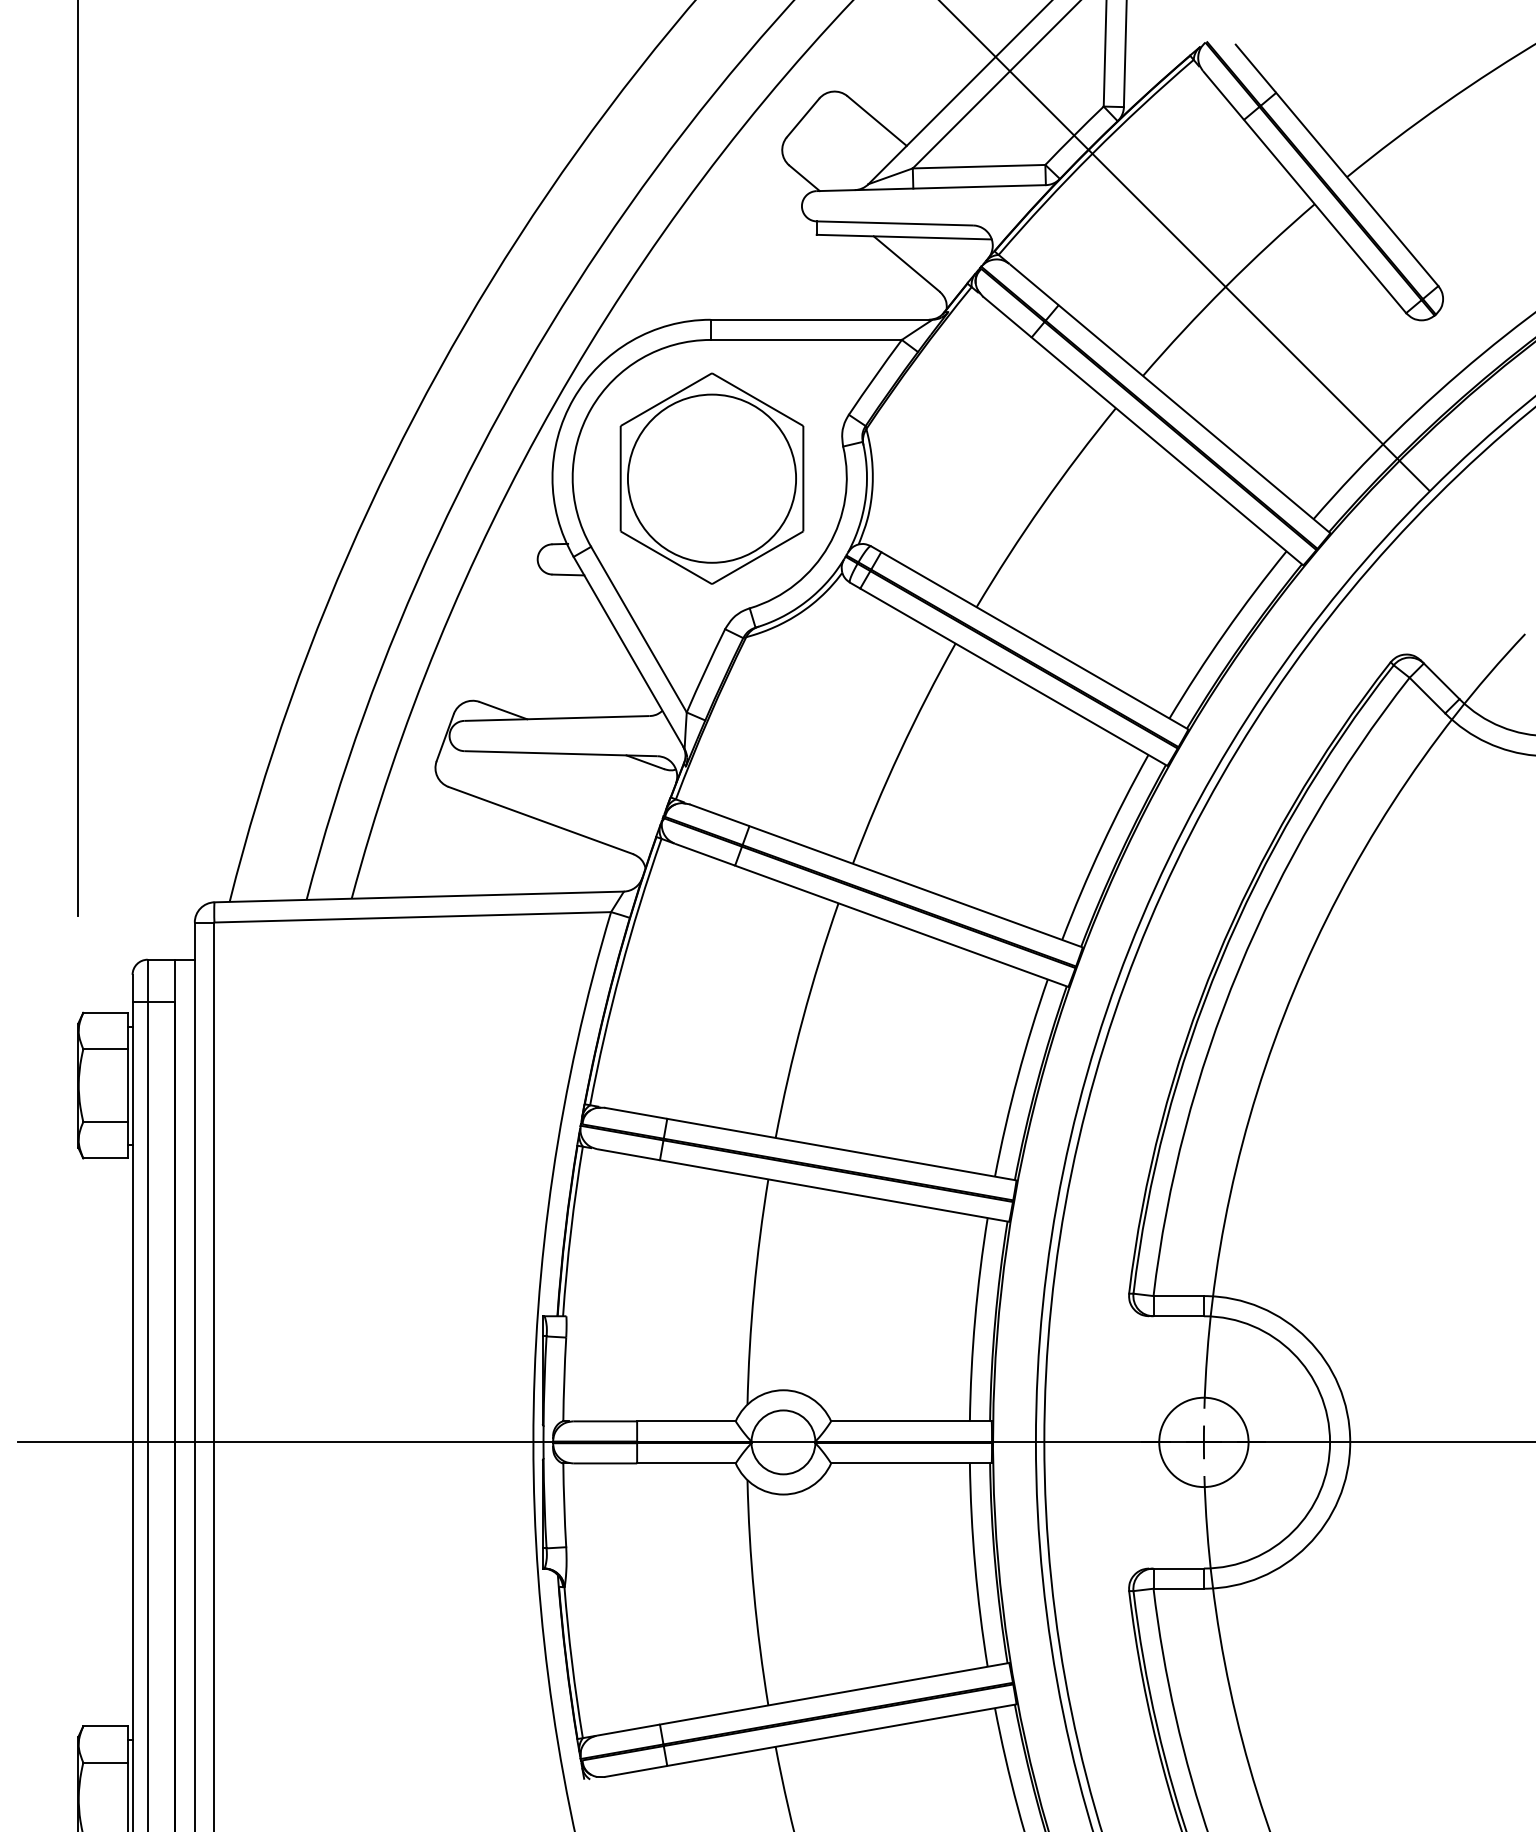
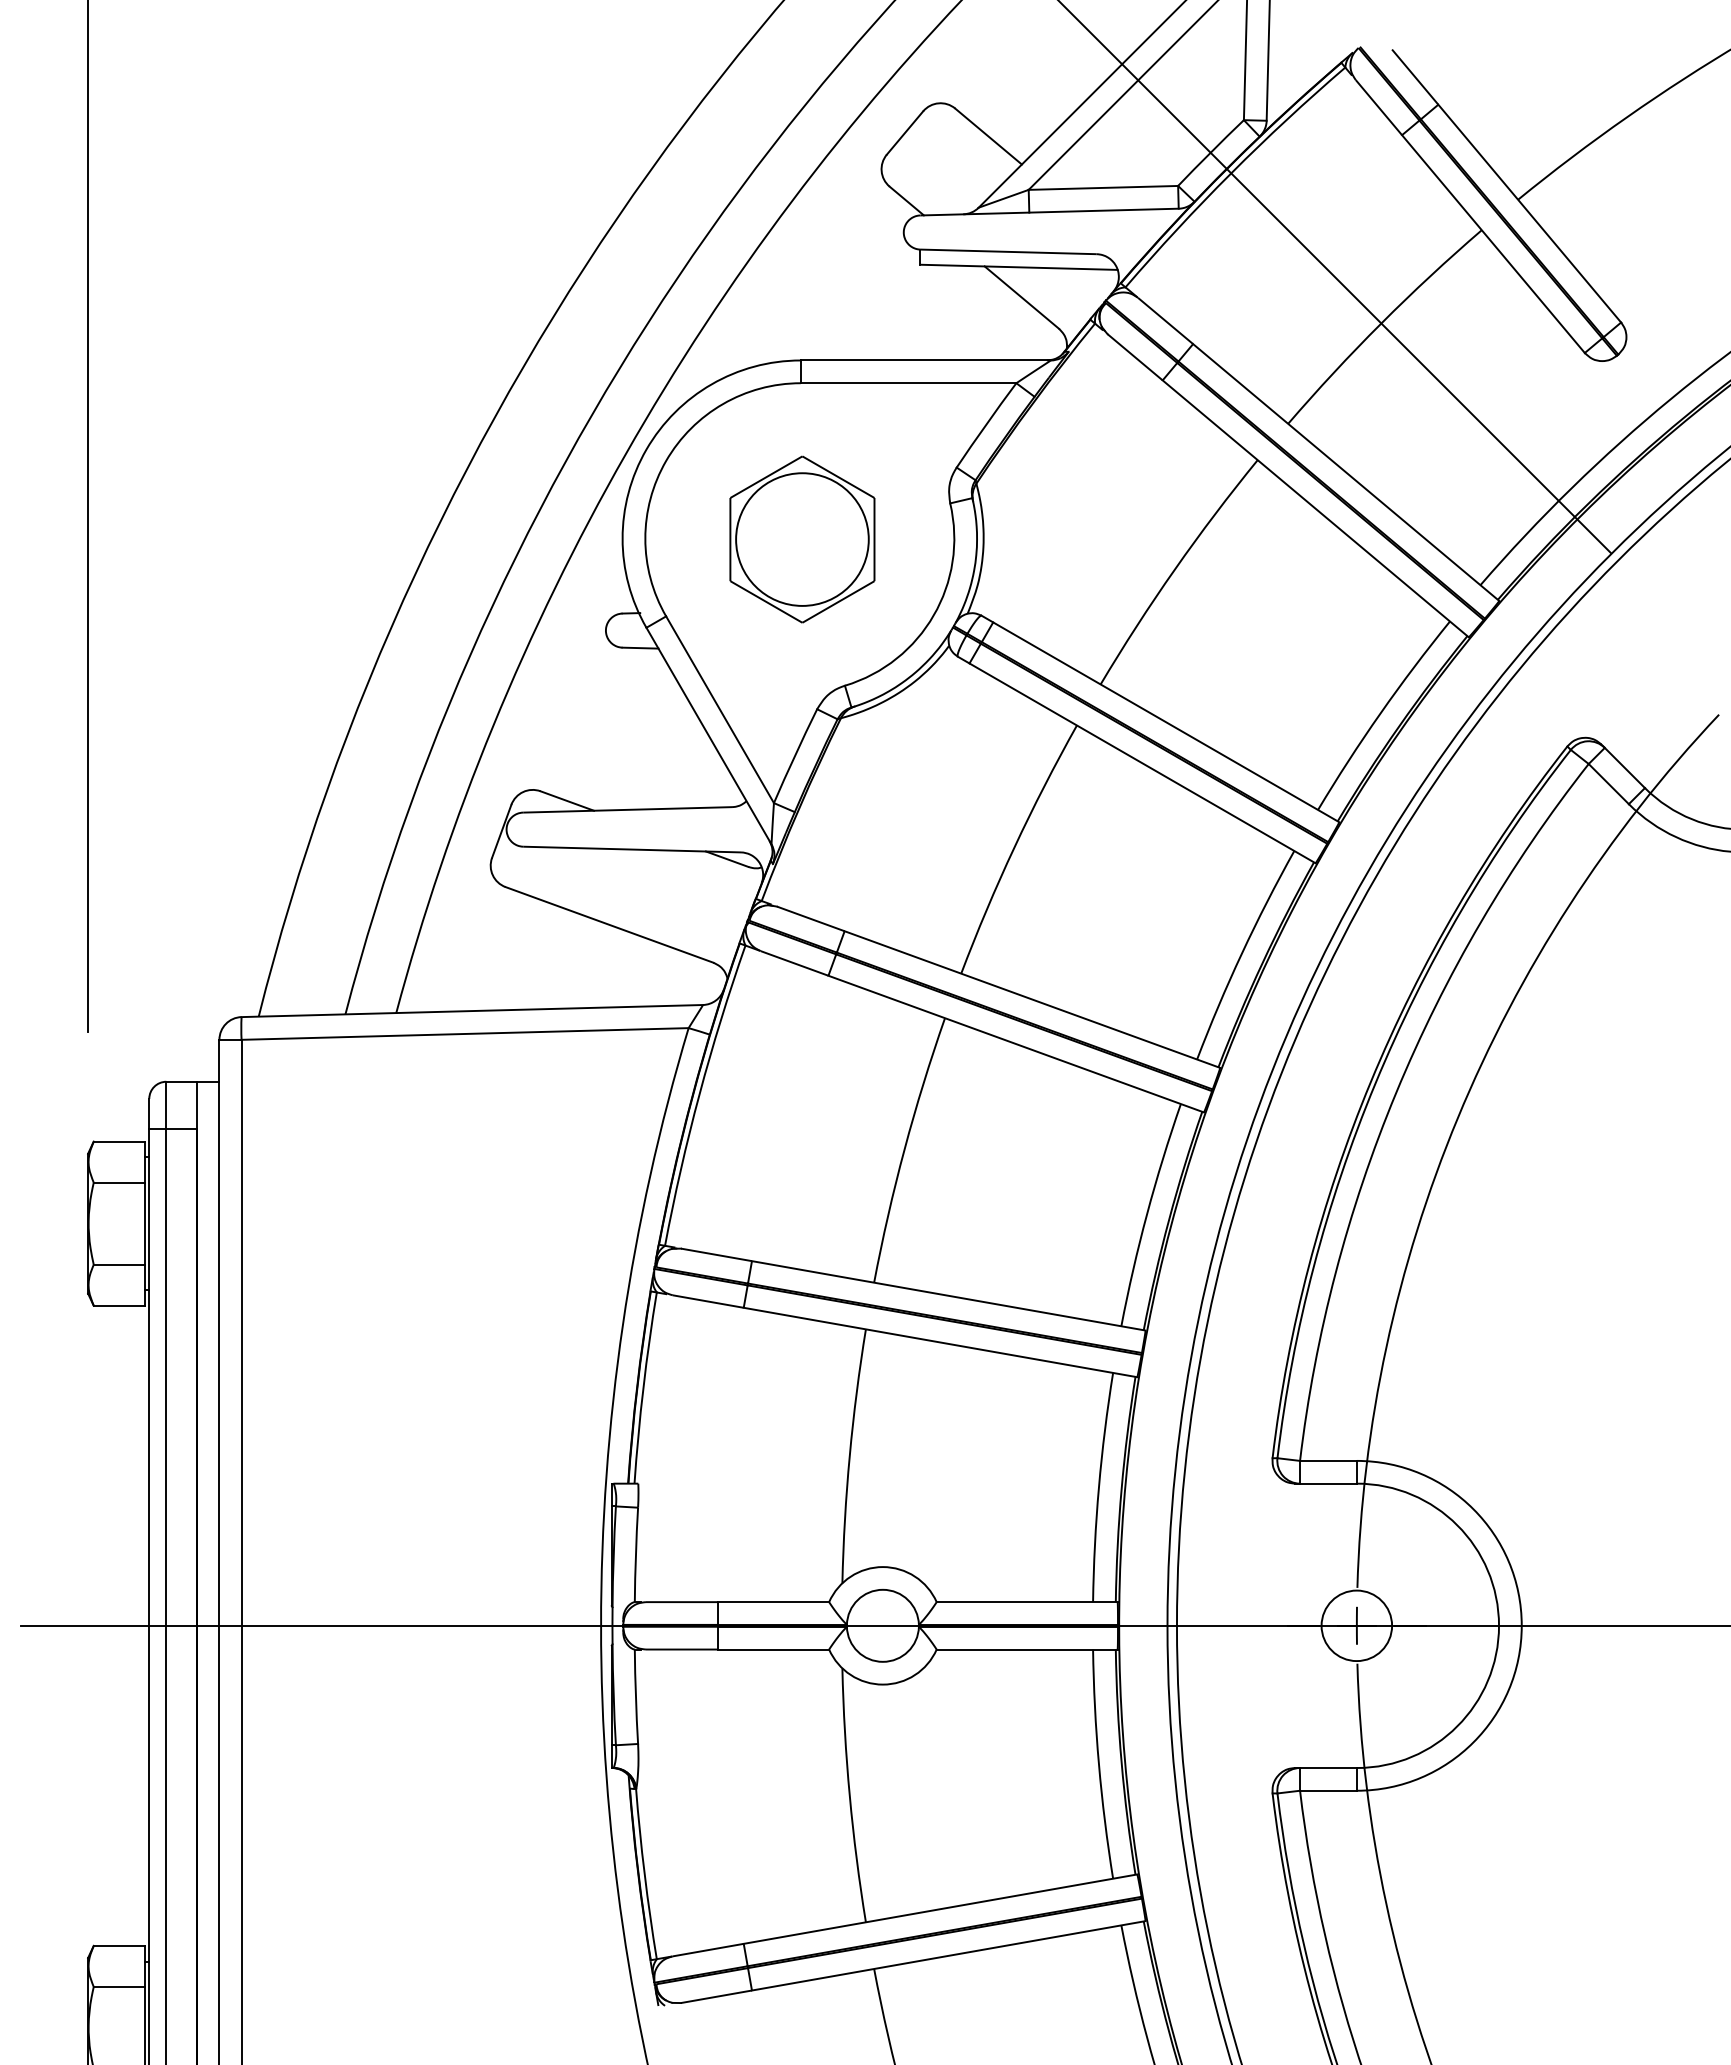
part: (712, 478) -> (802, 539), size x0.7
circle: (1203, 1442) -> (1356, 1625), size x0.7

